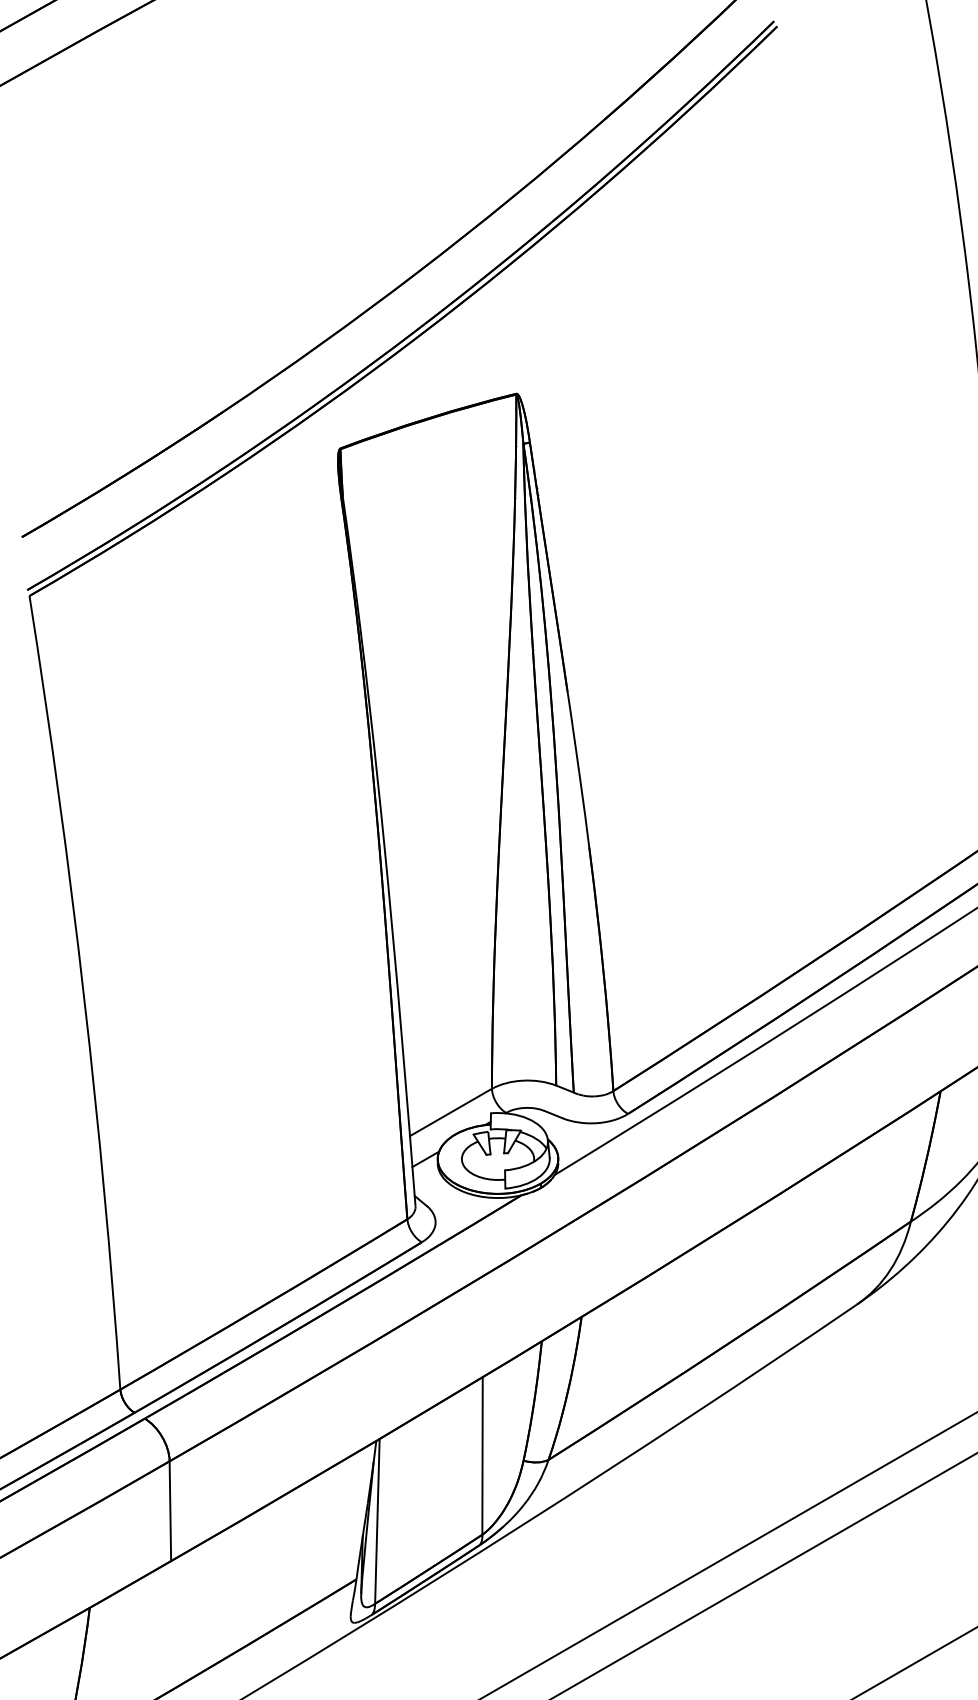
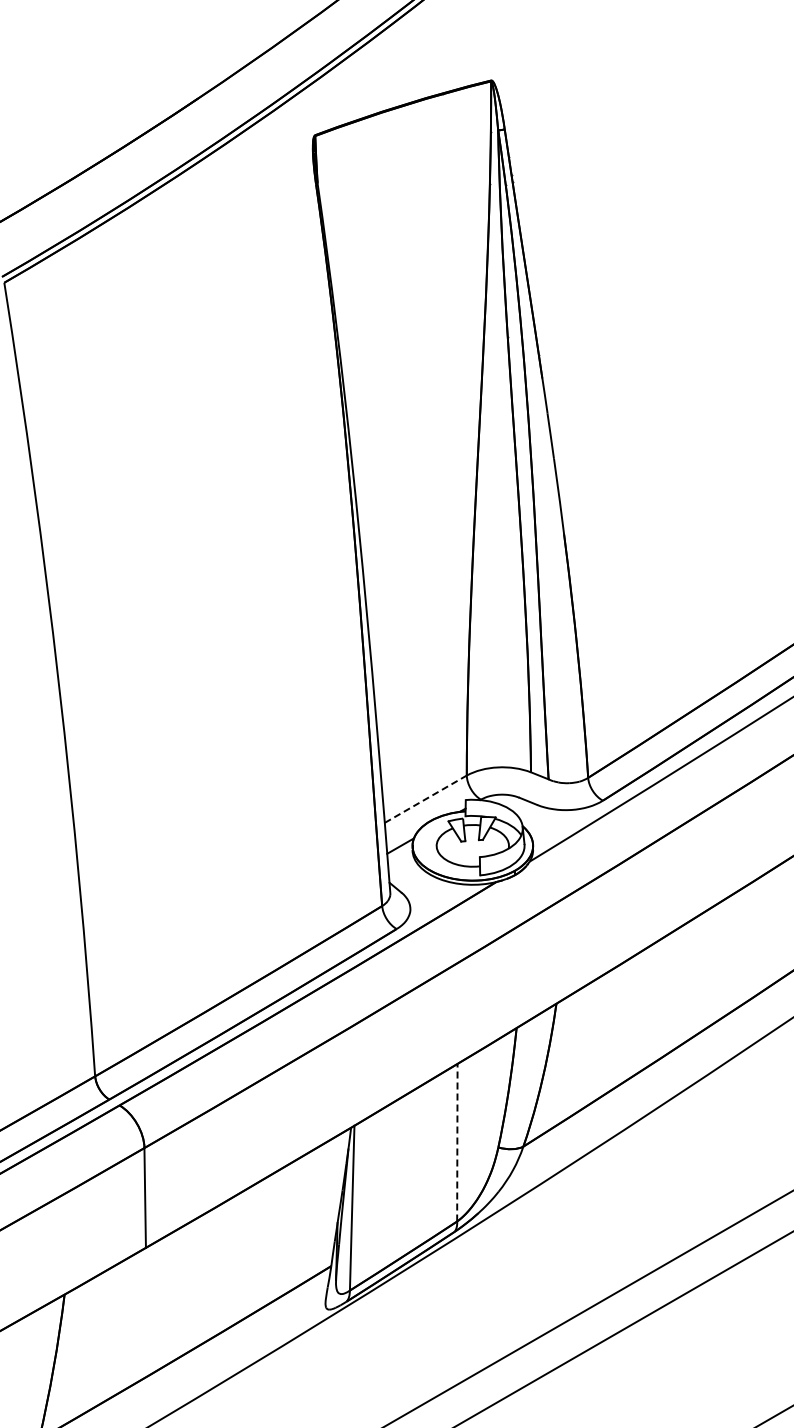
line: (451, 1112) -> (426, 799), solid -> dashed
line: (482, 1456) -> (457, 1143), solid -> dashed

